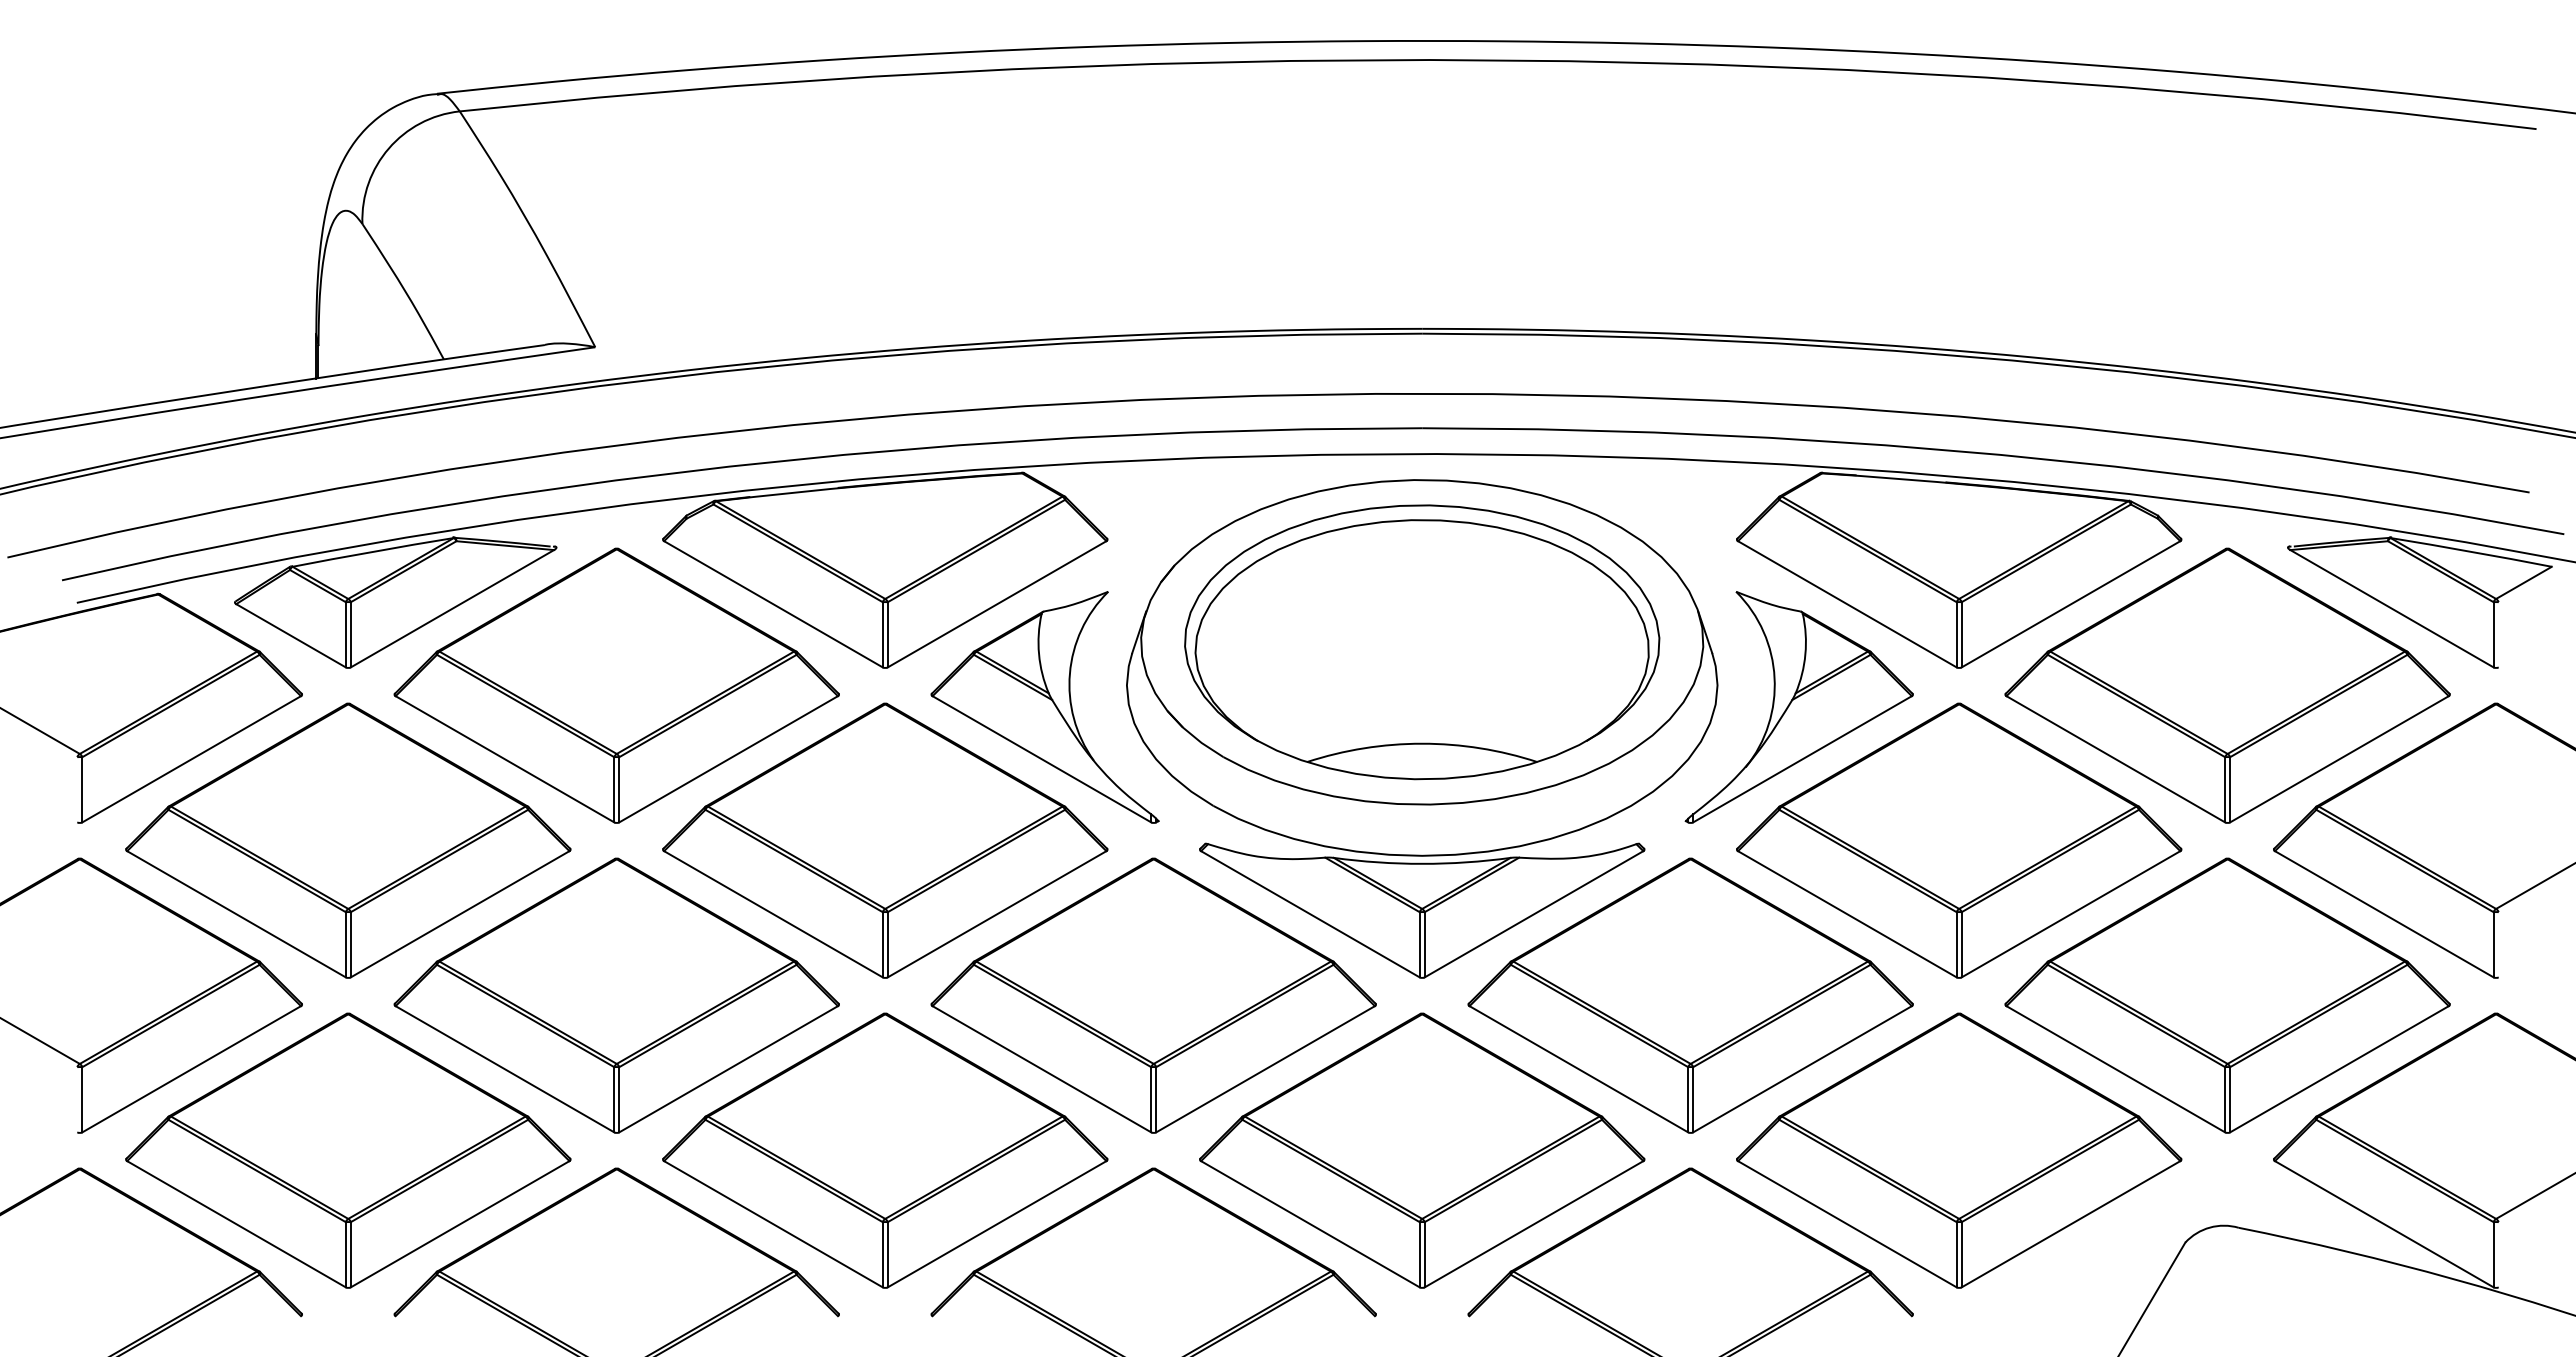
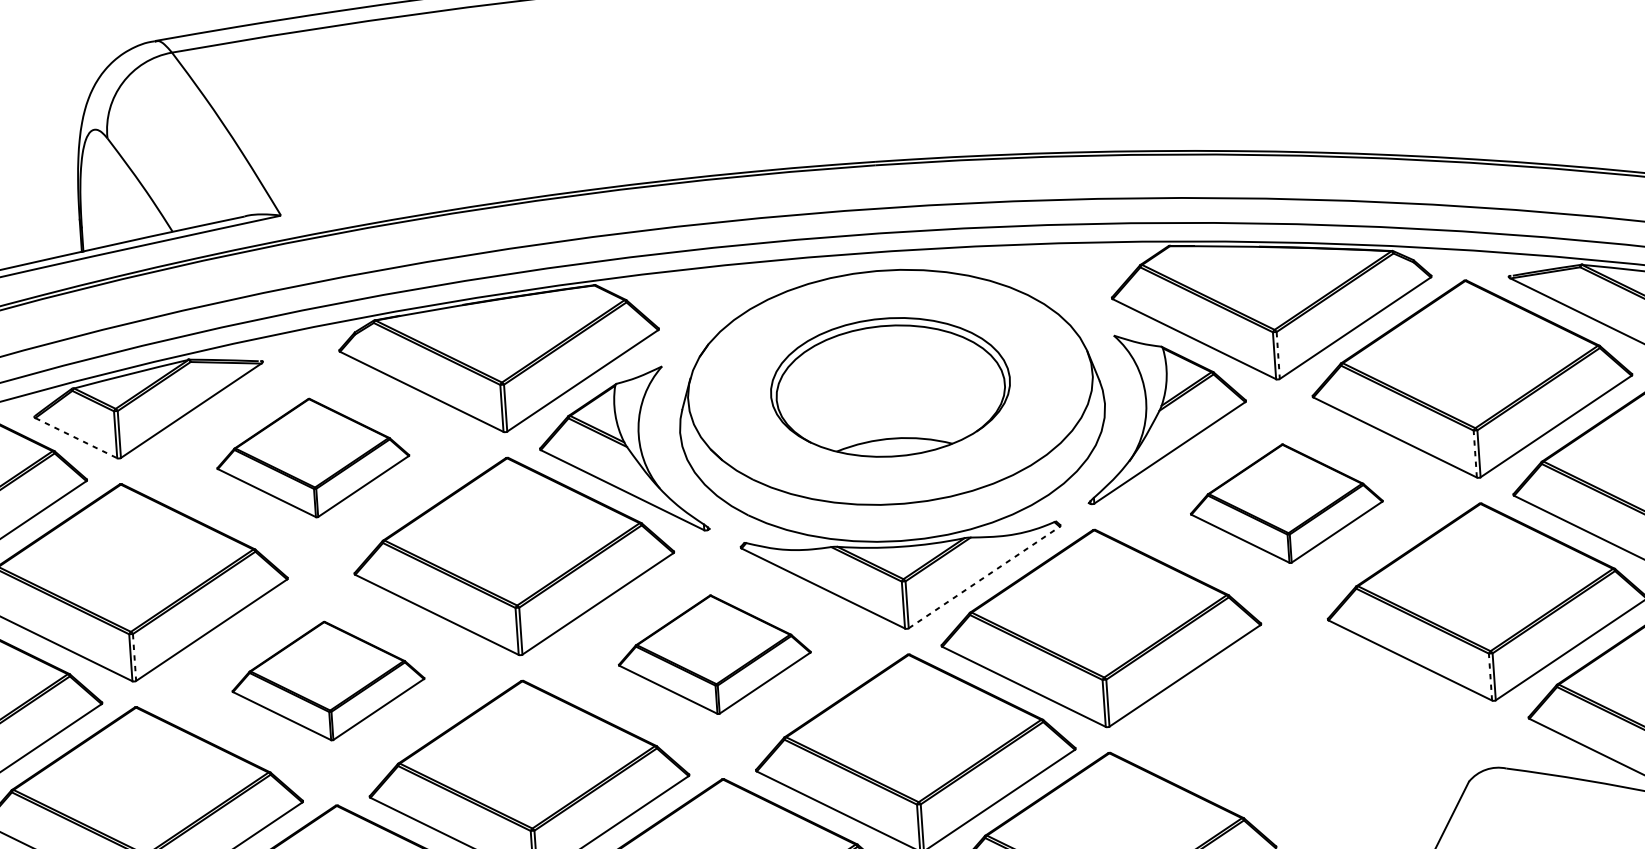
line: (1961, 634) -> (1278, 355), solid -> dashed
line: (291, 636) -> (76, 438), solid -> dashed
part: (1422, 642) -> (890, 387), size x0.7
part: (616, 685) -> (312, 457), size x0.6
line: (2225, 789) -> (1475, 453), solid -> dashed
part: (1959, 840) -> (1286, 503), size x0.6
line: (1534, 914) -> (984, 577), solid -> dashed
line: (350, 944) -> (134, 657), solid -> dashed
part: (616, 995) -> (328, 680), size x0.6
part: (1153, 995) -> (714, 654), size x0.6
line: (2225, 1099) -> (1490, 676), solid -> dashed
part: (1959, 1150) -> (1301, 726), removed

